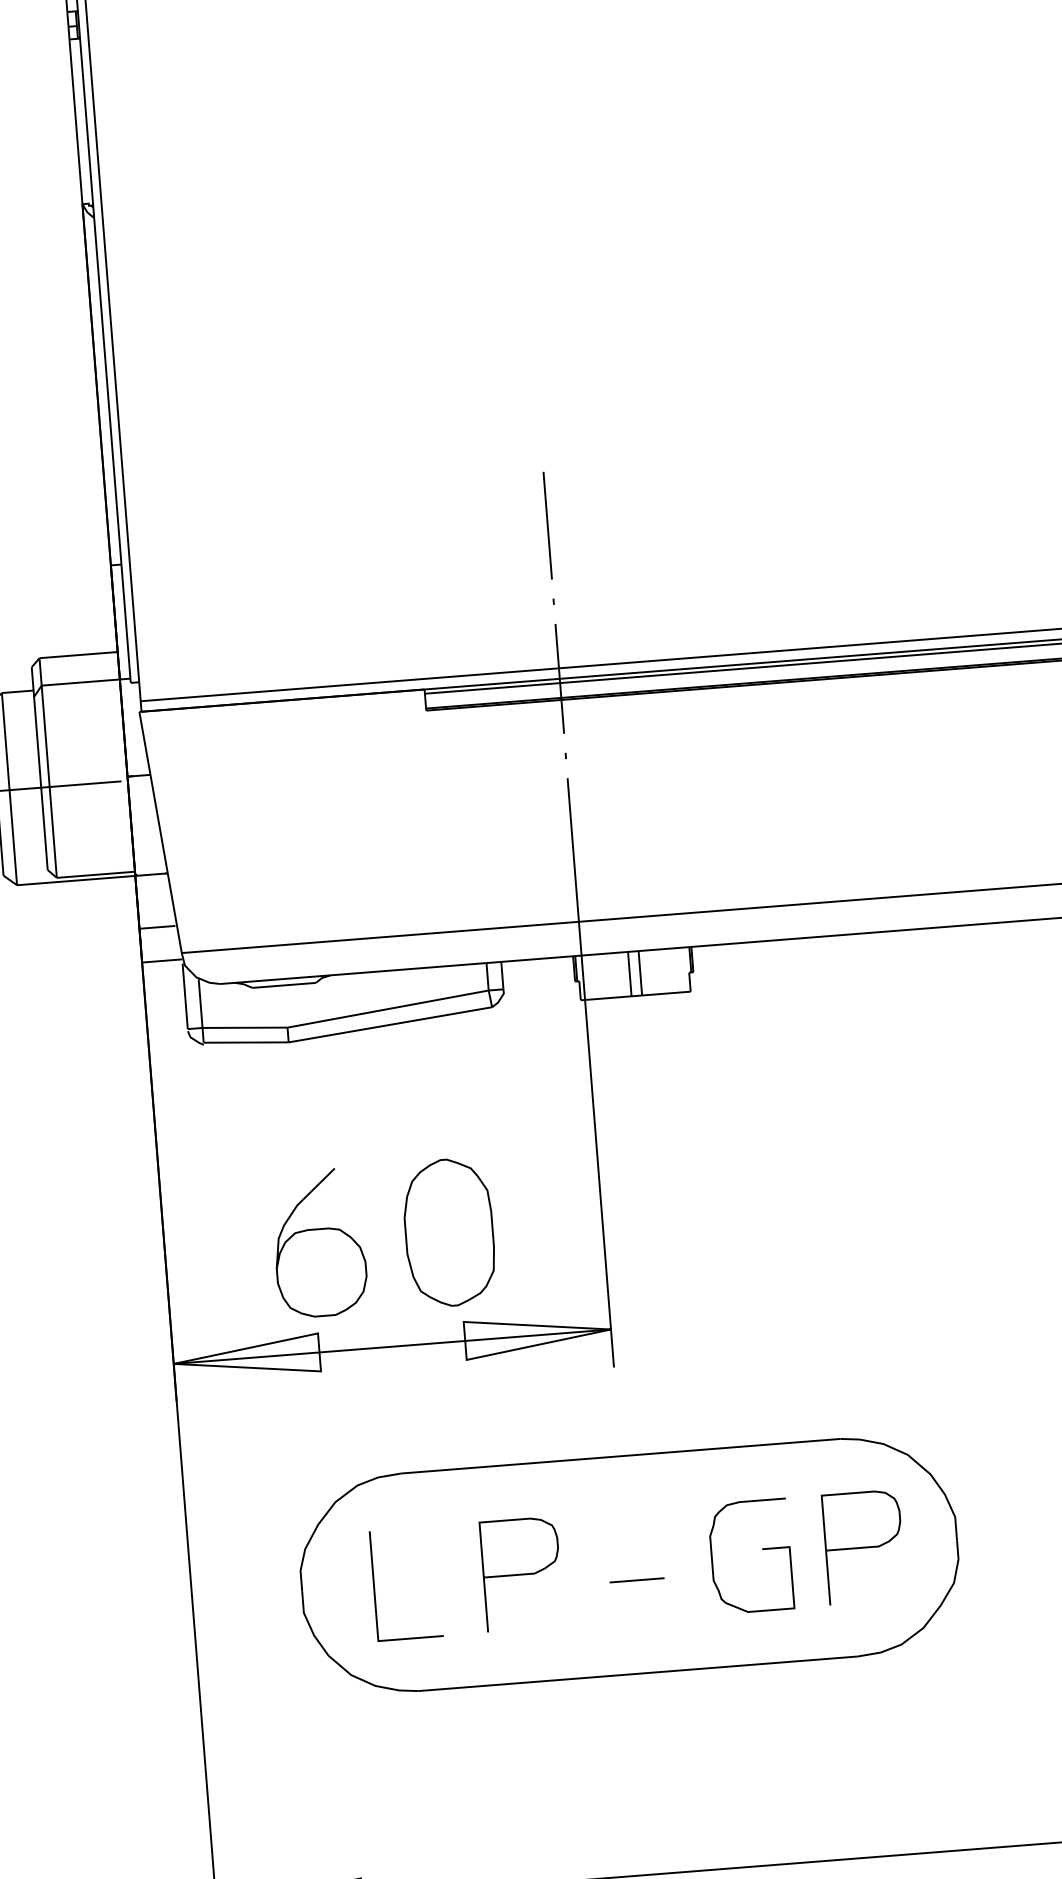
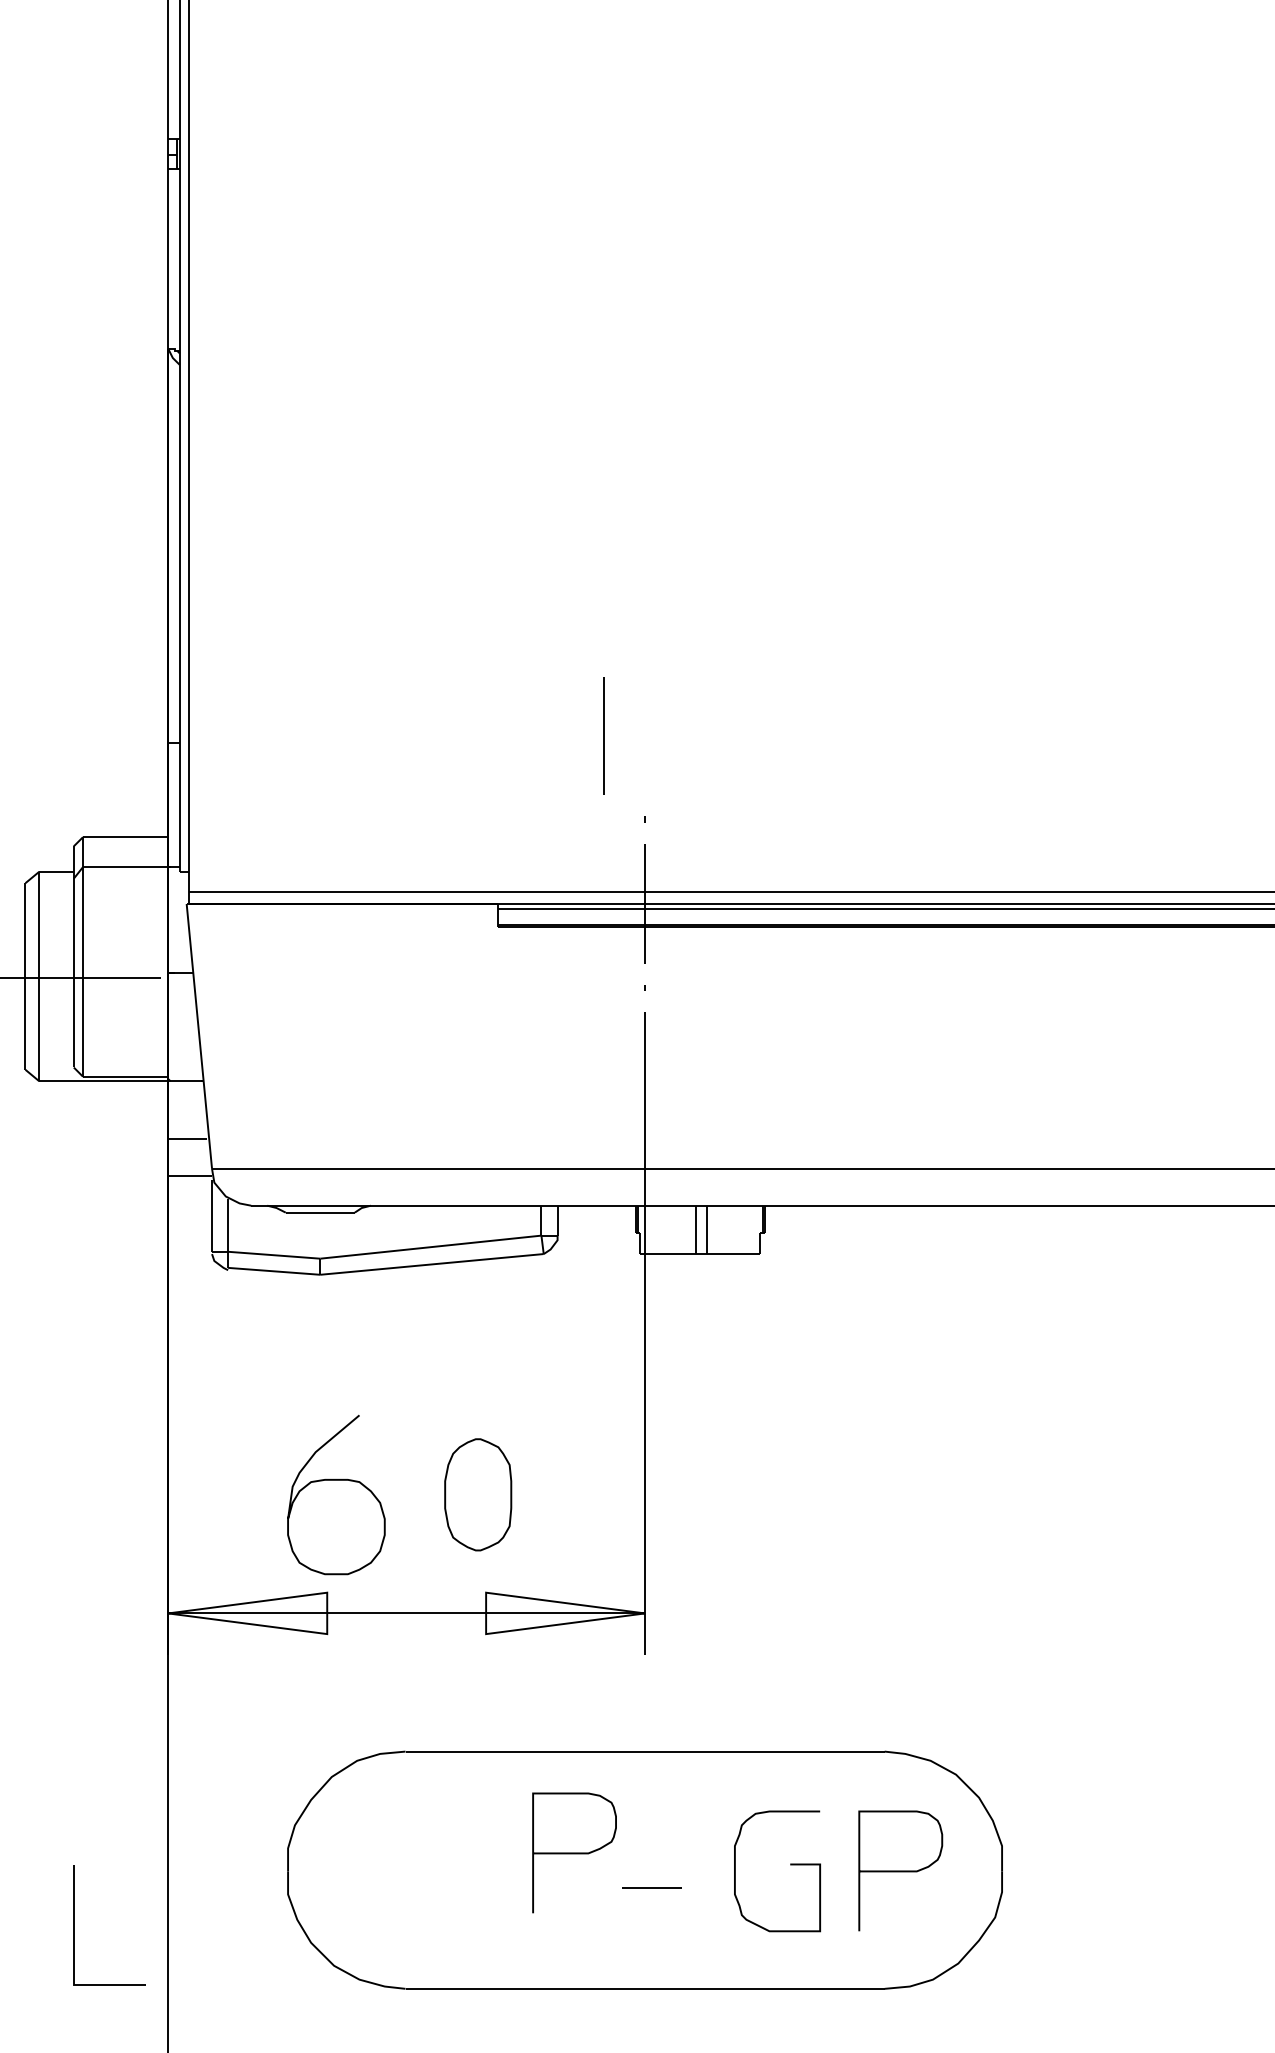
line: (547, 525) -> (603, 735), moved
part: (449, 1232) -> (478, 1494), size x0.7
curve: (521, 1573) -> (574, 1852), moved
curve: (374, 1586) -> (74, 1925), moved

